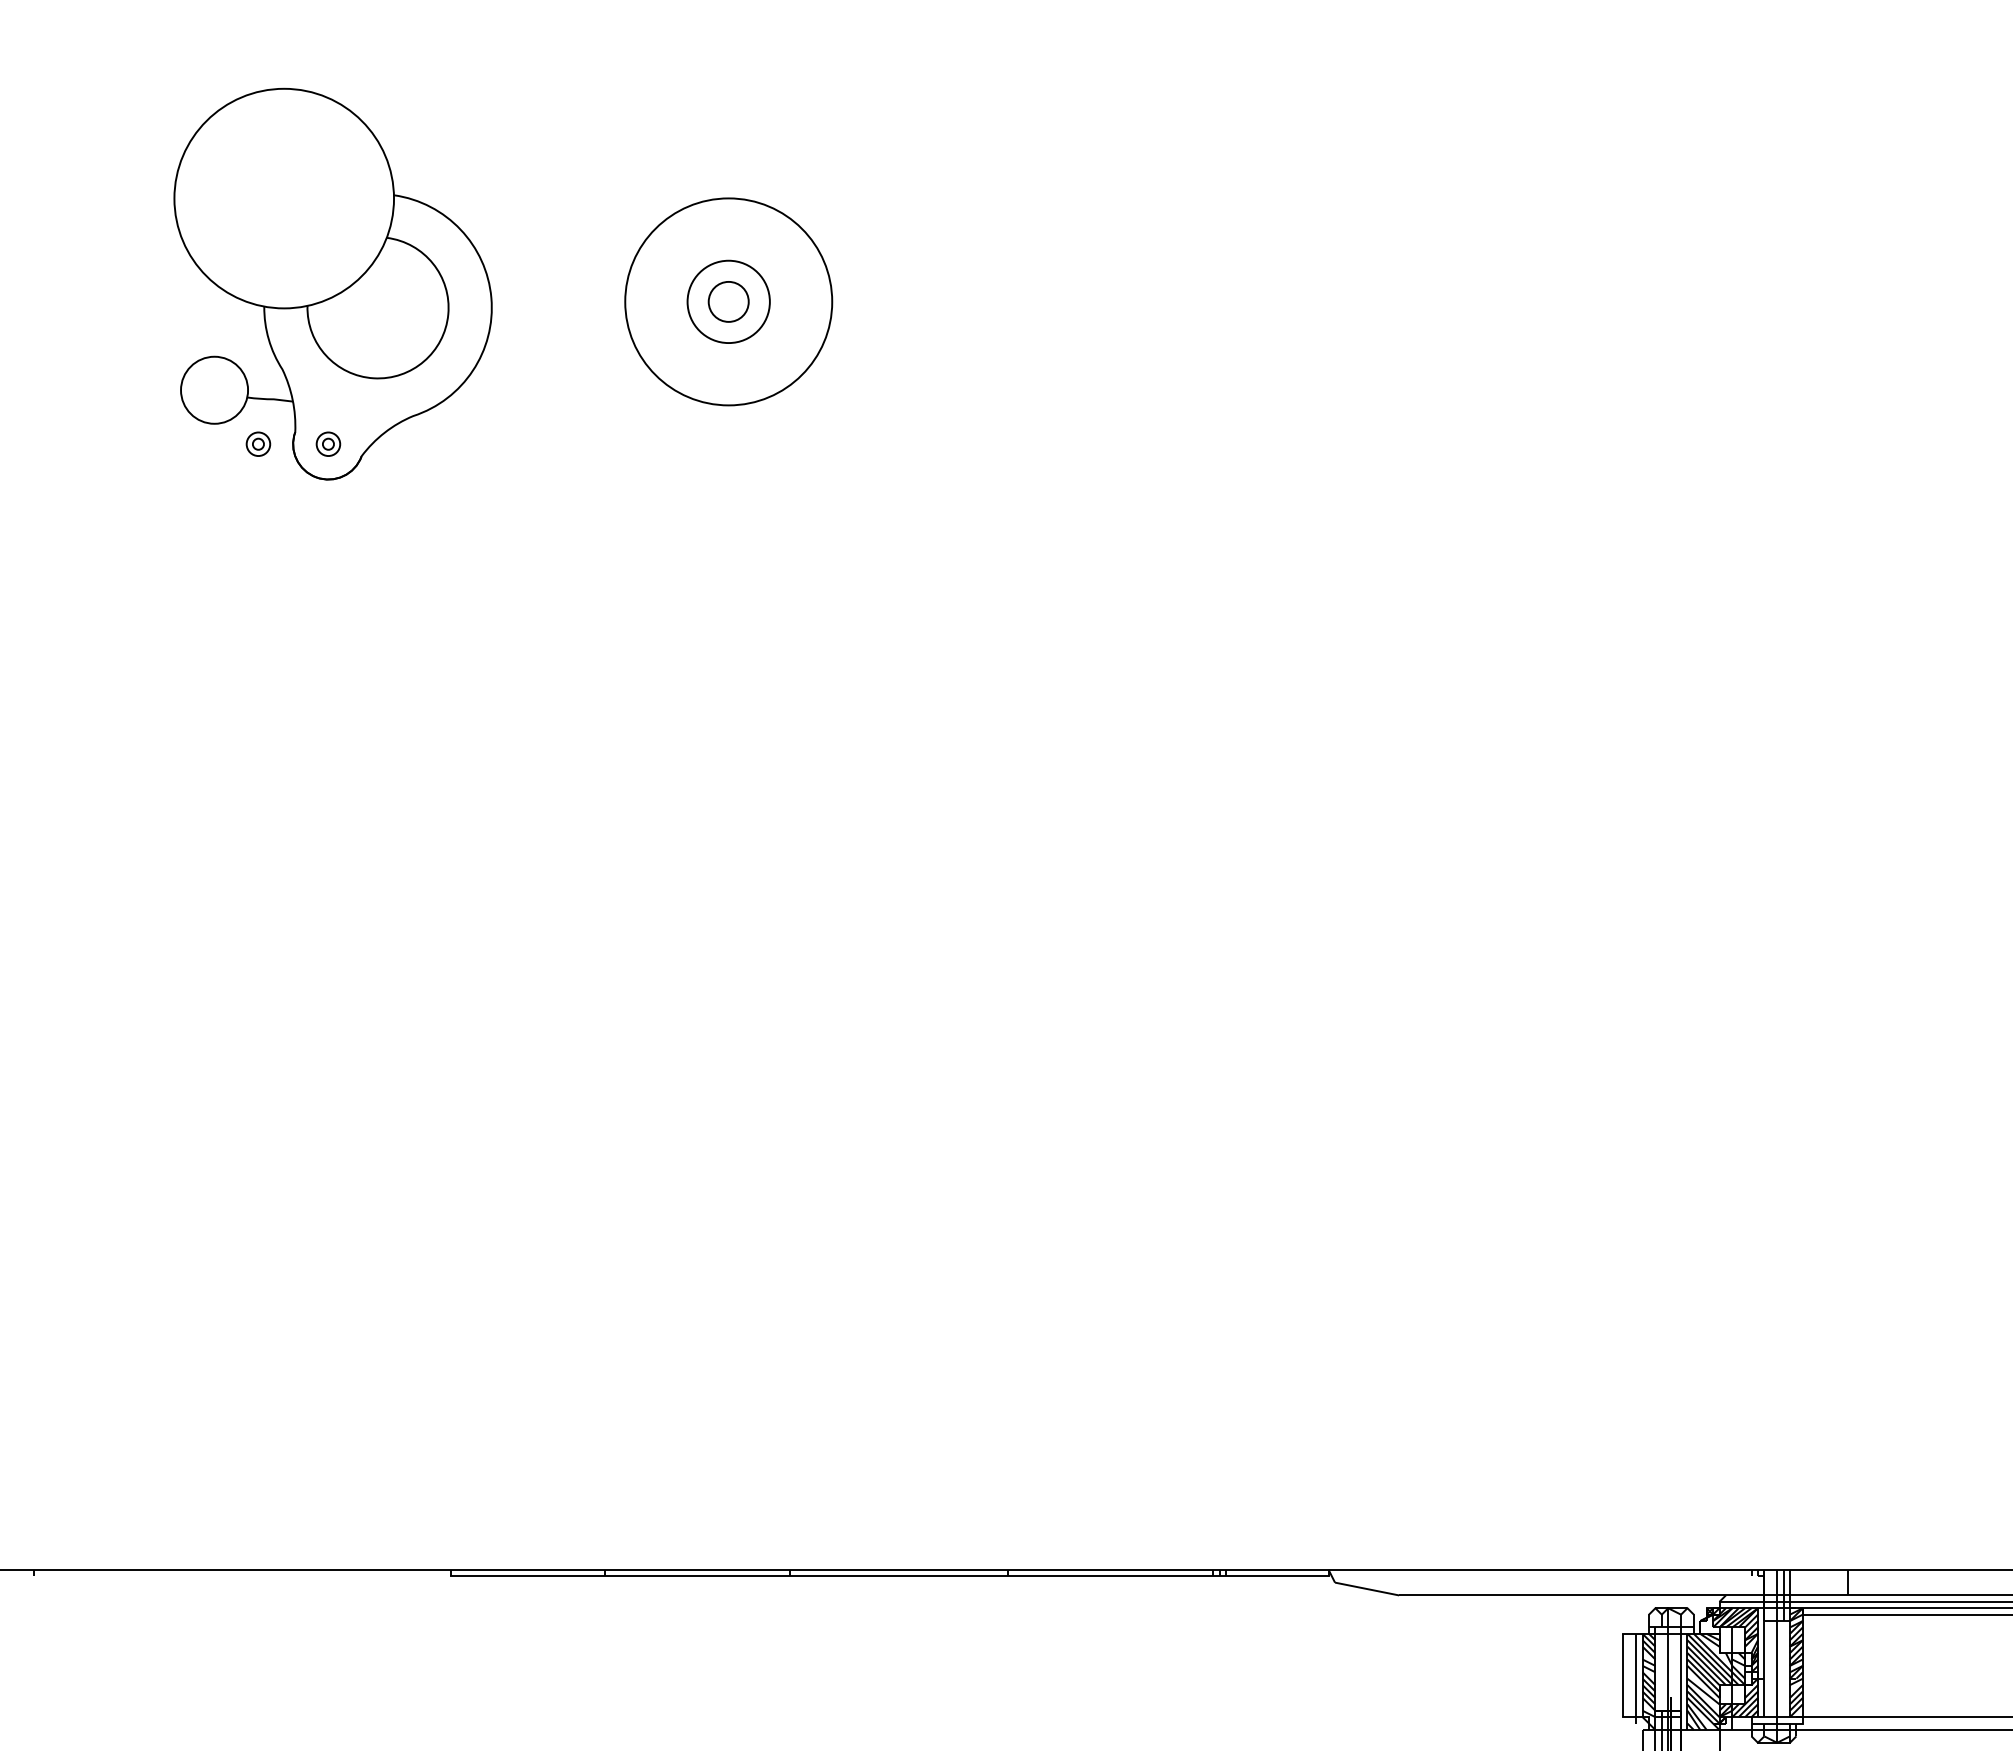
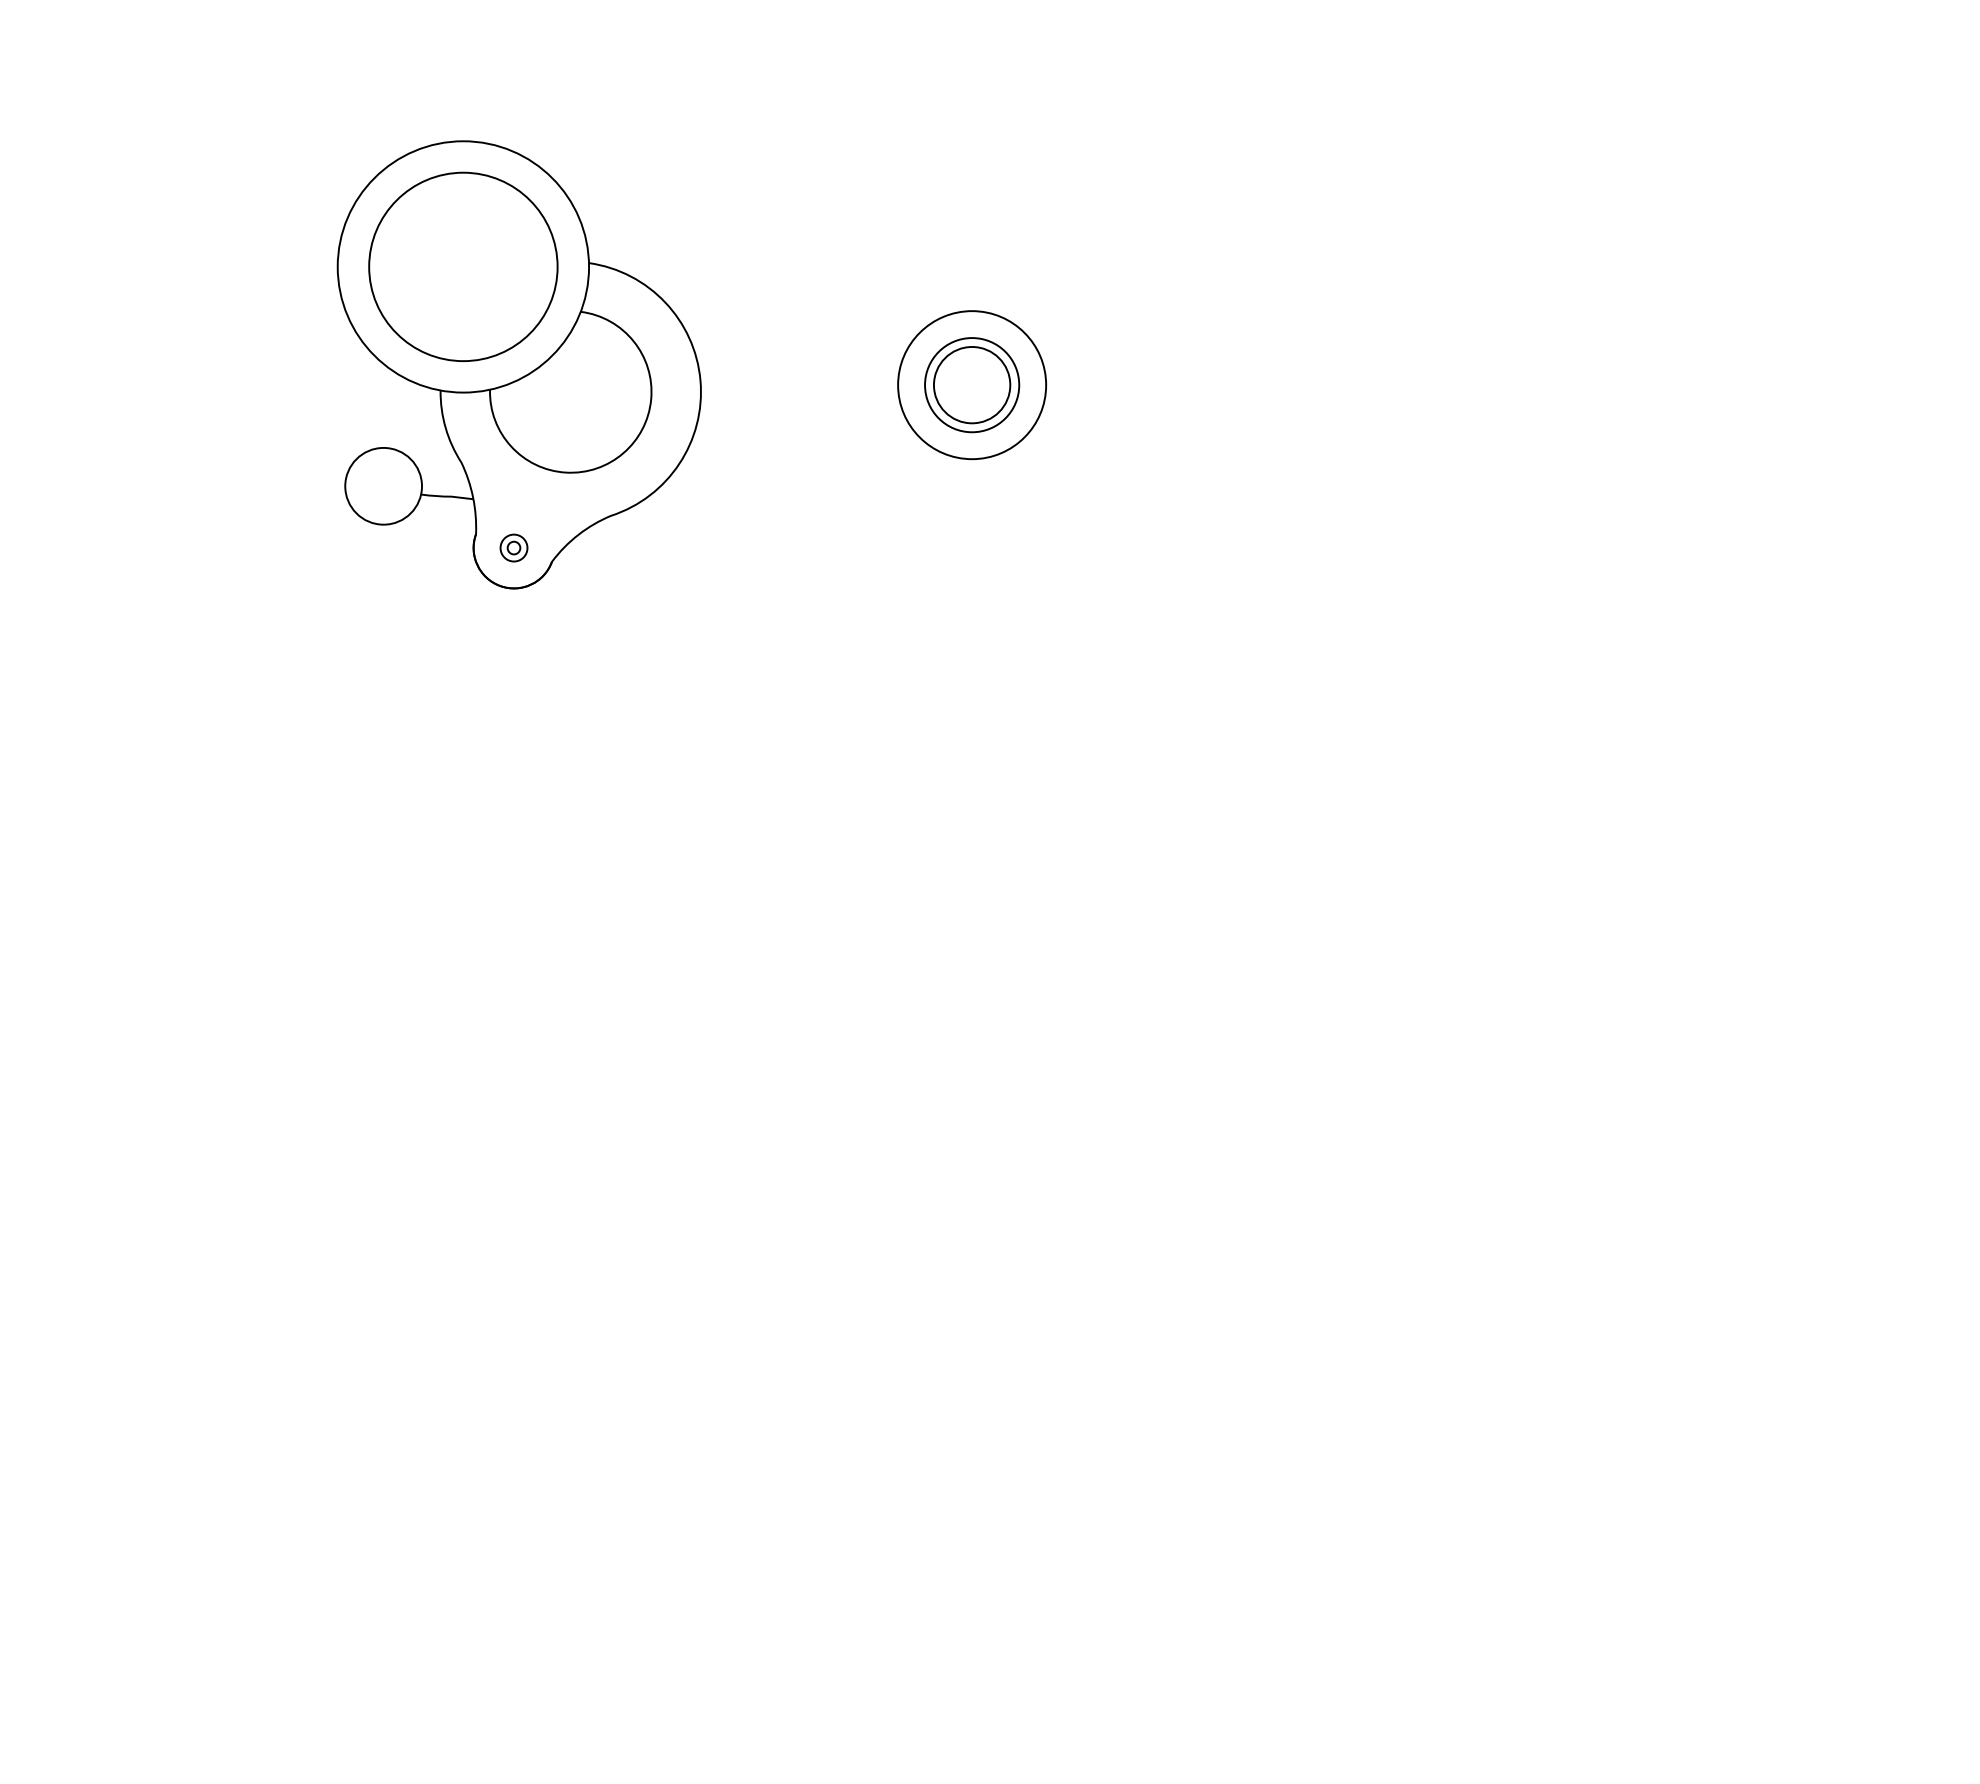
circle: (284, 198) -> (463, 266), added
circle: (728, 301) -> (971, 384), size x0.62
circle: (728, 301) -> (971, 384), size x1.67
part: (258, 443) -> (433, 547), removed

